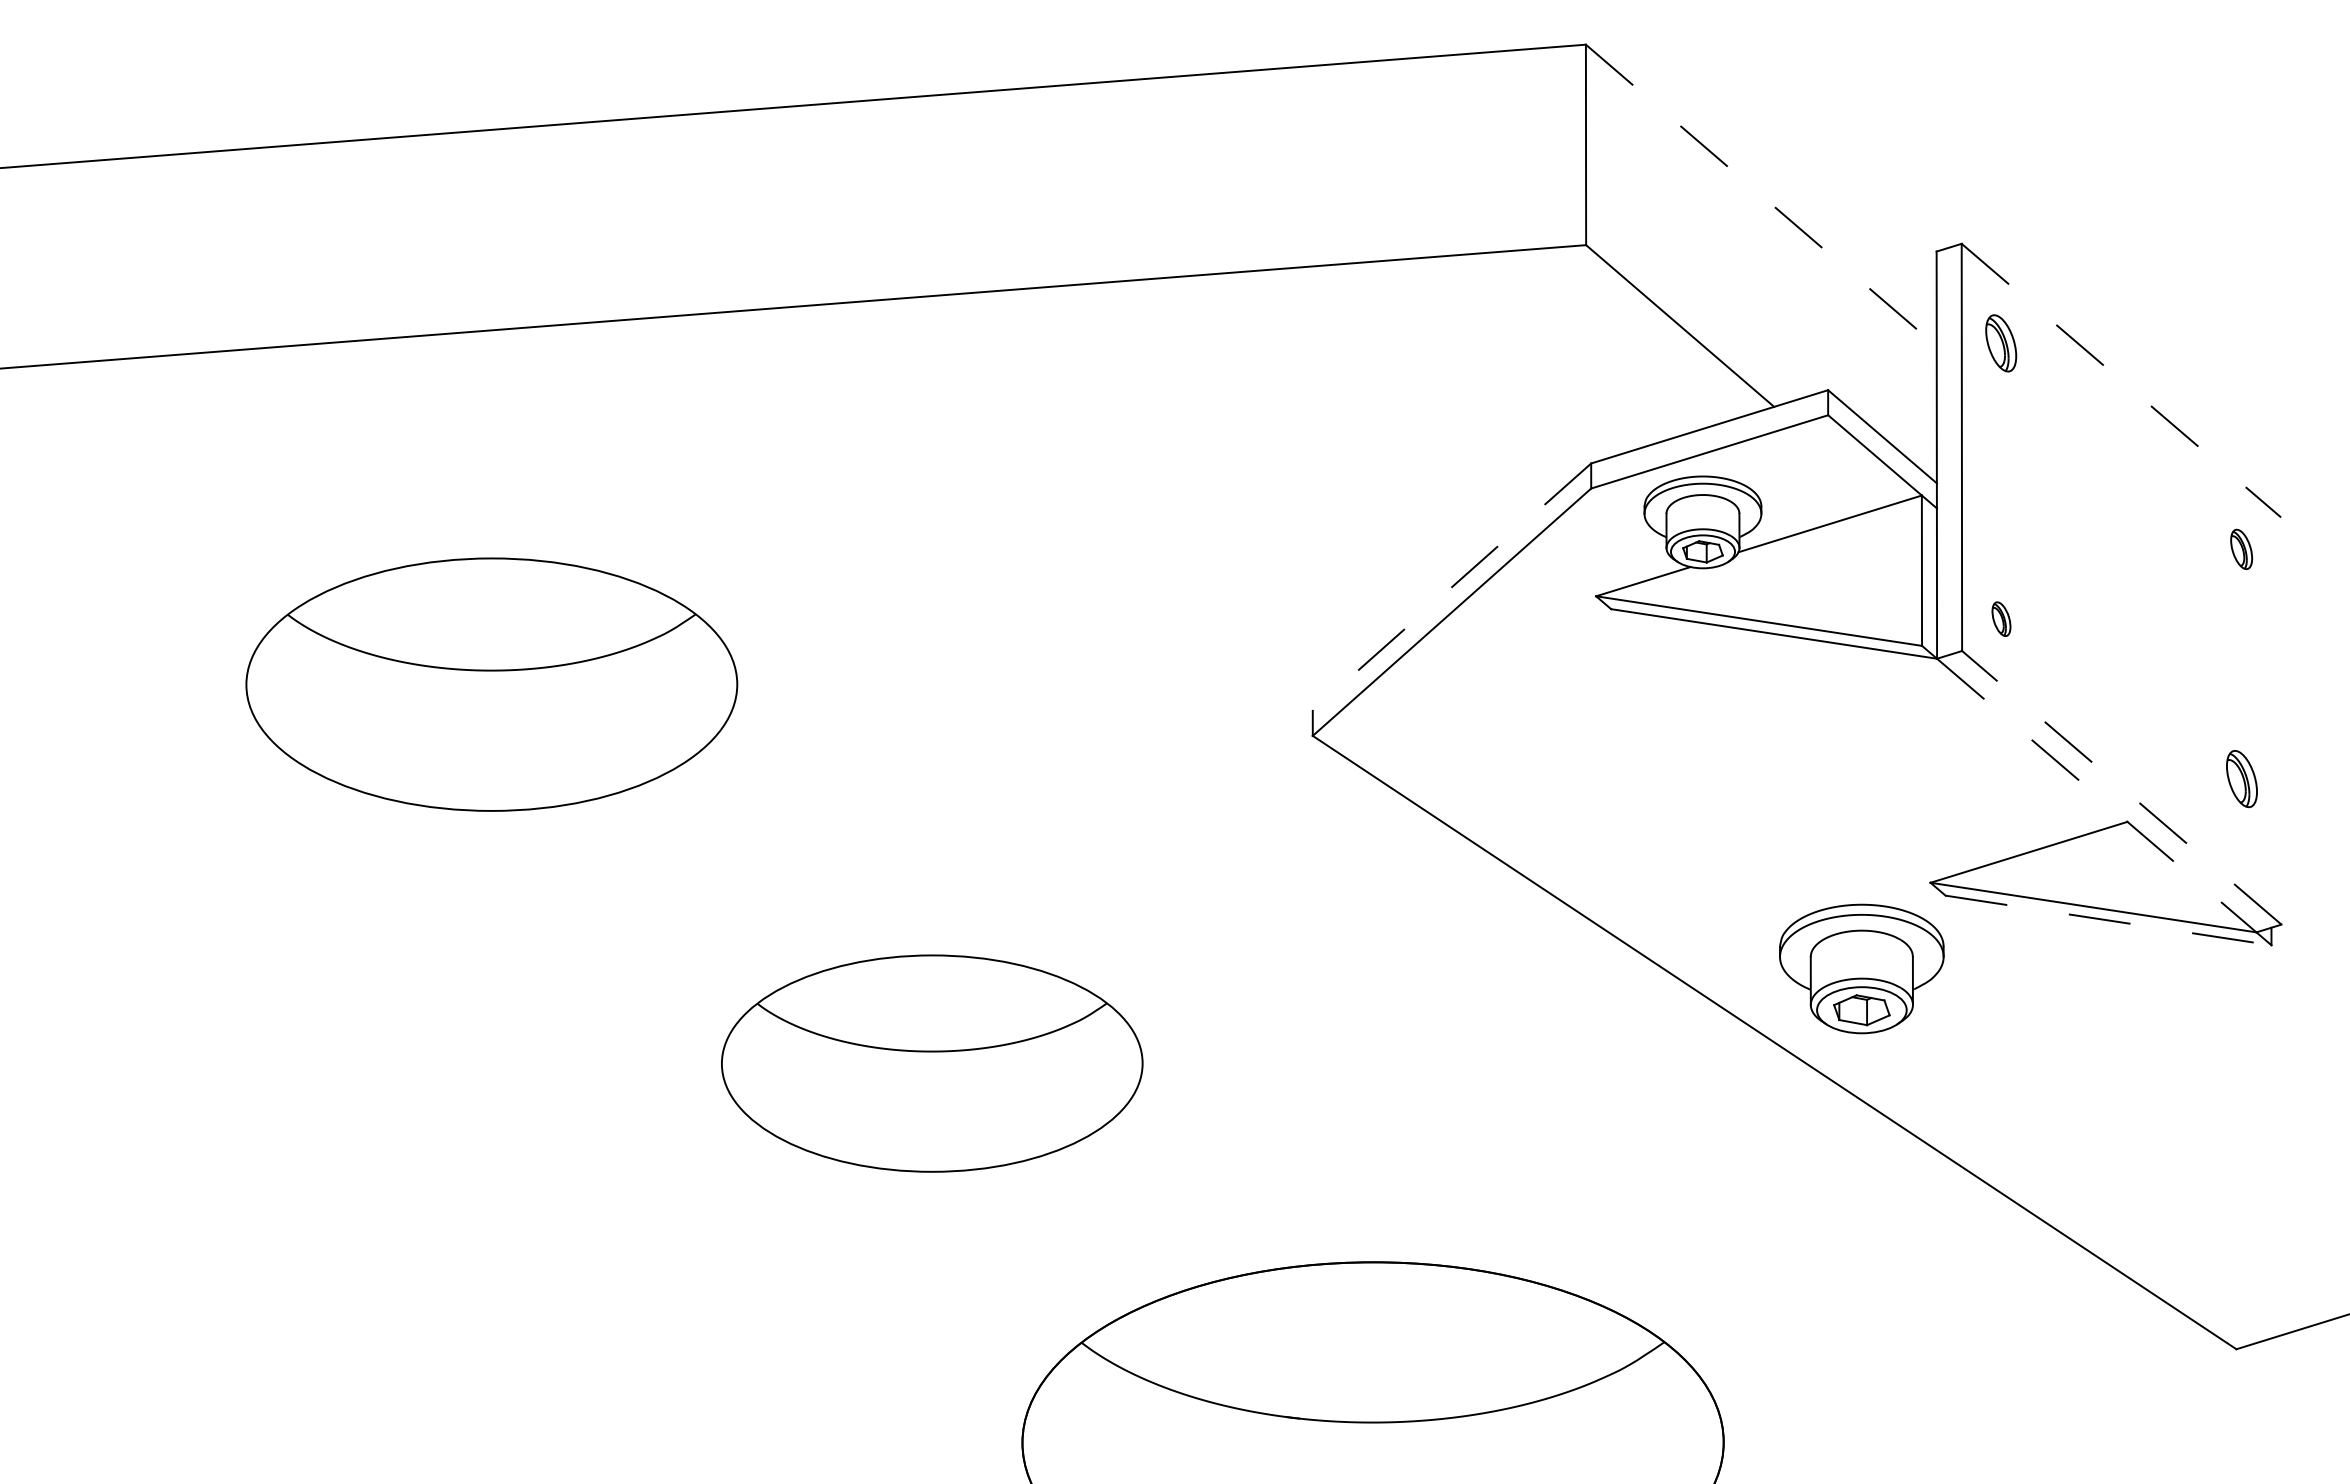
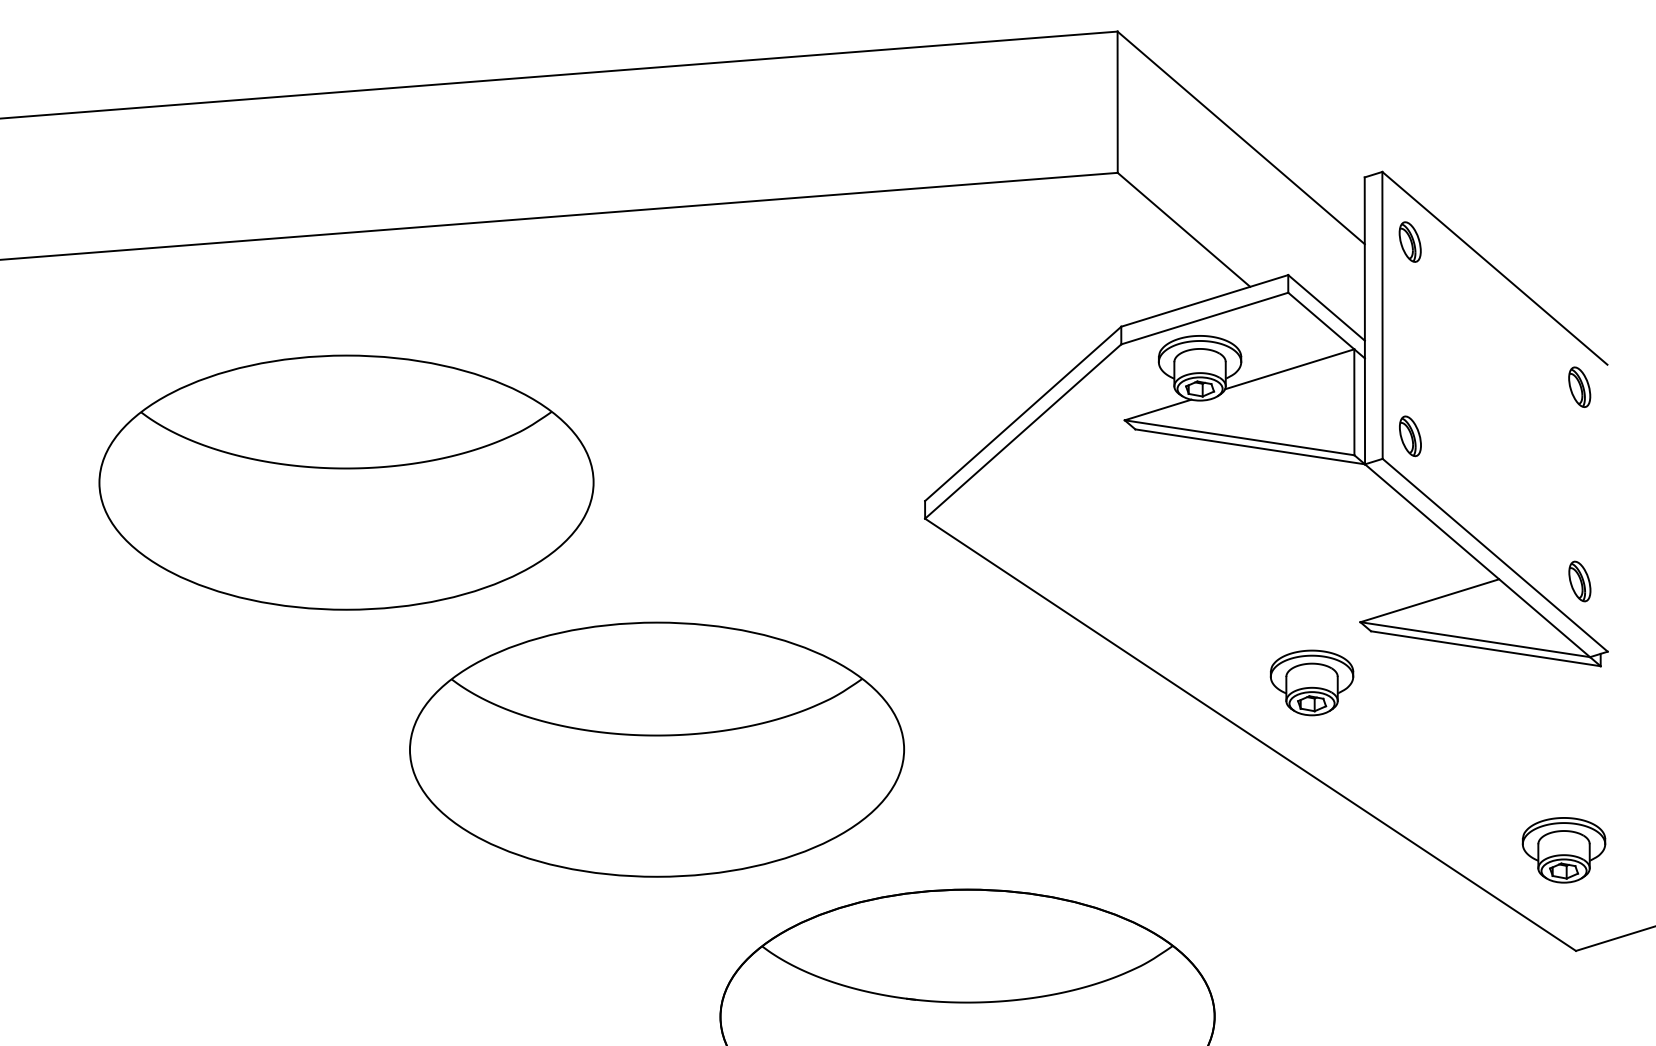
line: (1761, 195) -> (1241, 137), dashed -> solid
line: (2121, 380) -> (1494, 268), dashed -> solid
part: (2241, 549) -> (1579, 387), size x1.43
line: (1451, 587) -> (1022, 414), dashed -> solid
part: (2001, 619) -> (1410, 436), size x1.67
part: (491, 684) -> (346, 482), size x1.43
part: (2241, 779) -> (1579, 581), moved
line: (2121, 787) -> (1494, 555), dashed -> solid
line: (2097, 795) -> (1478, 560), dashed -> solid
line: (2108, 920) -> (1485, 648), dashed -> solid
part: (1861, 968) -> (1311, 682), size x0.71
part: (931, 1063) -> (656, 749), size x1.67
part: (2219, 1206) -> (1564, 850), added

